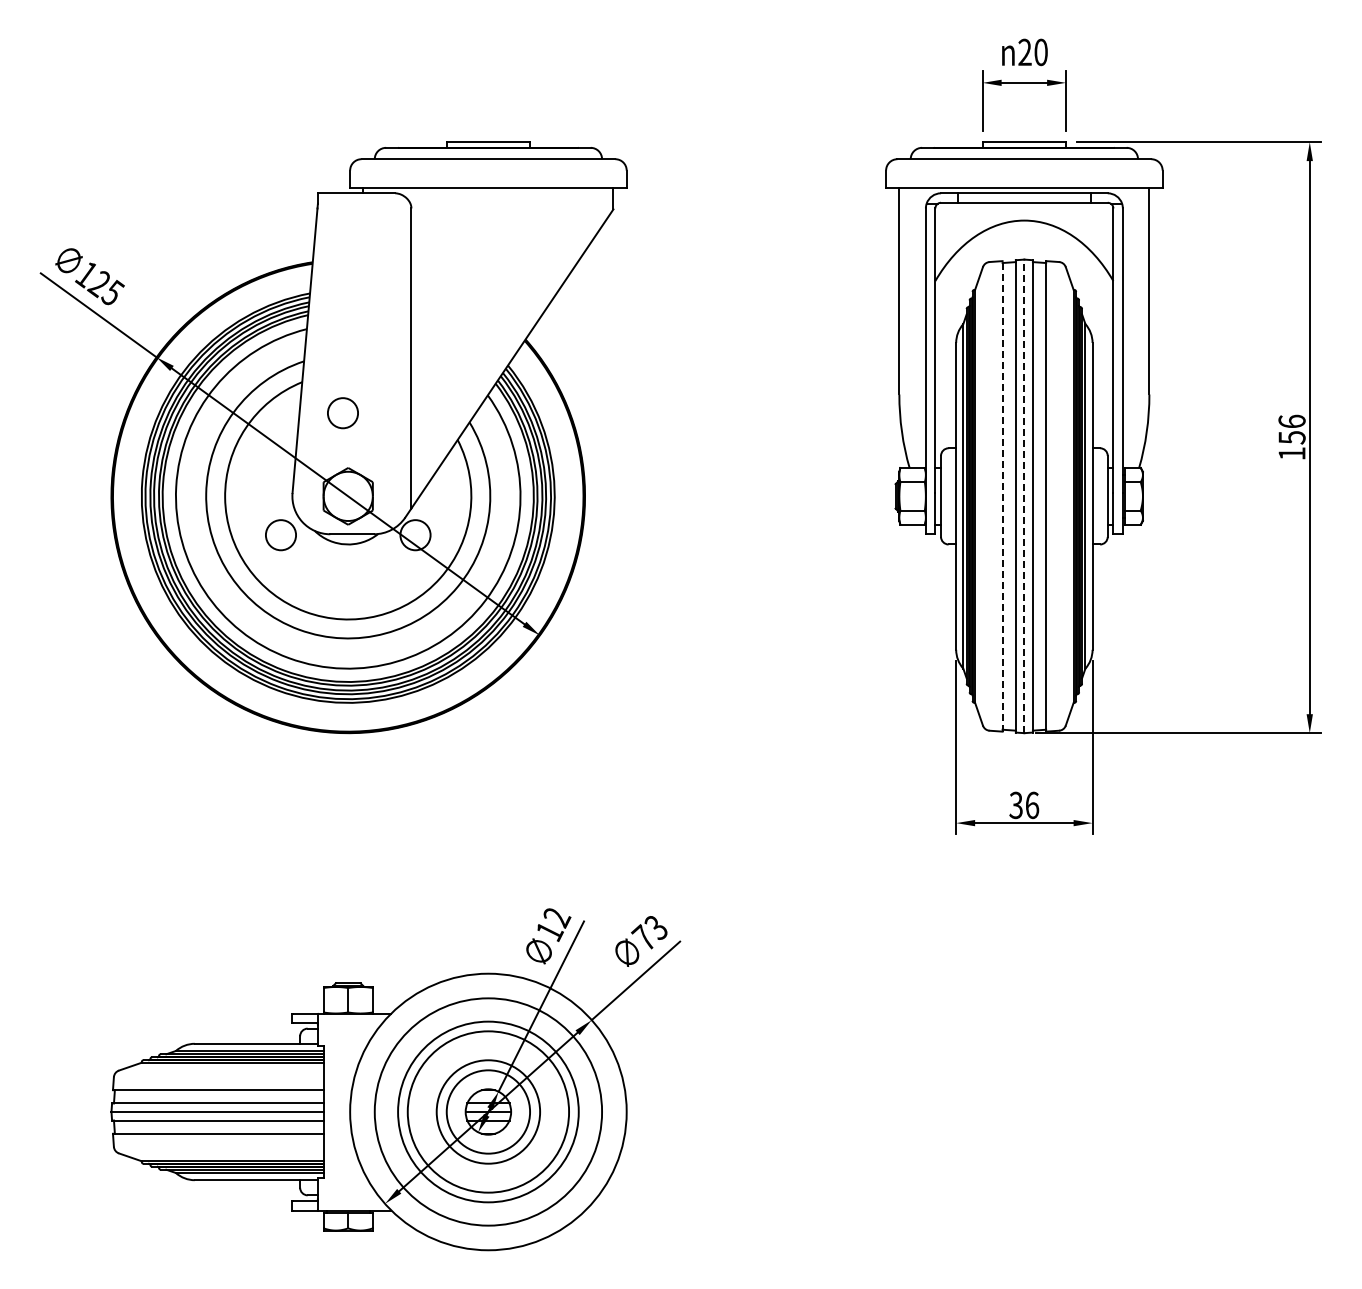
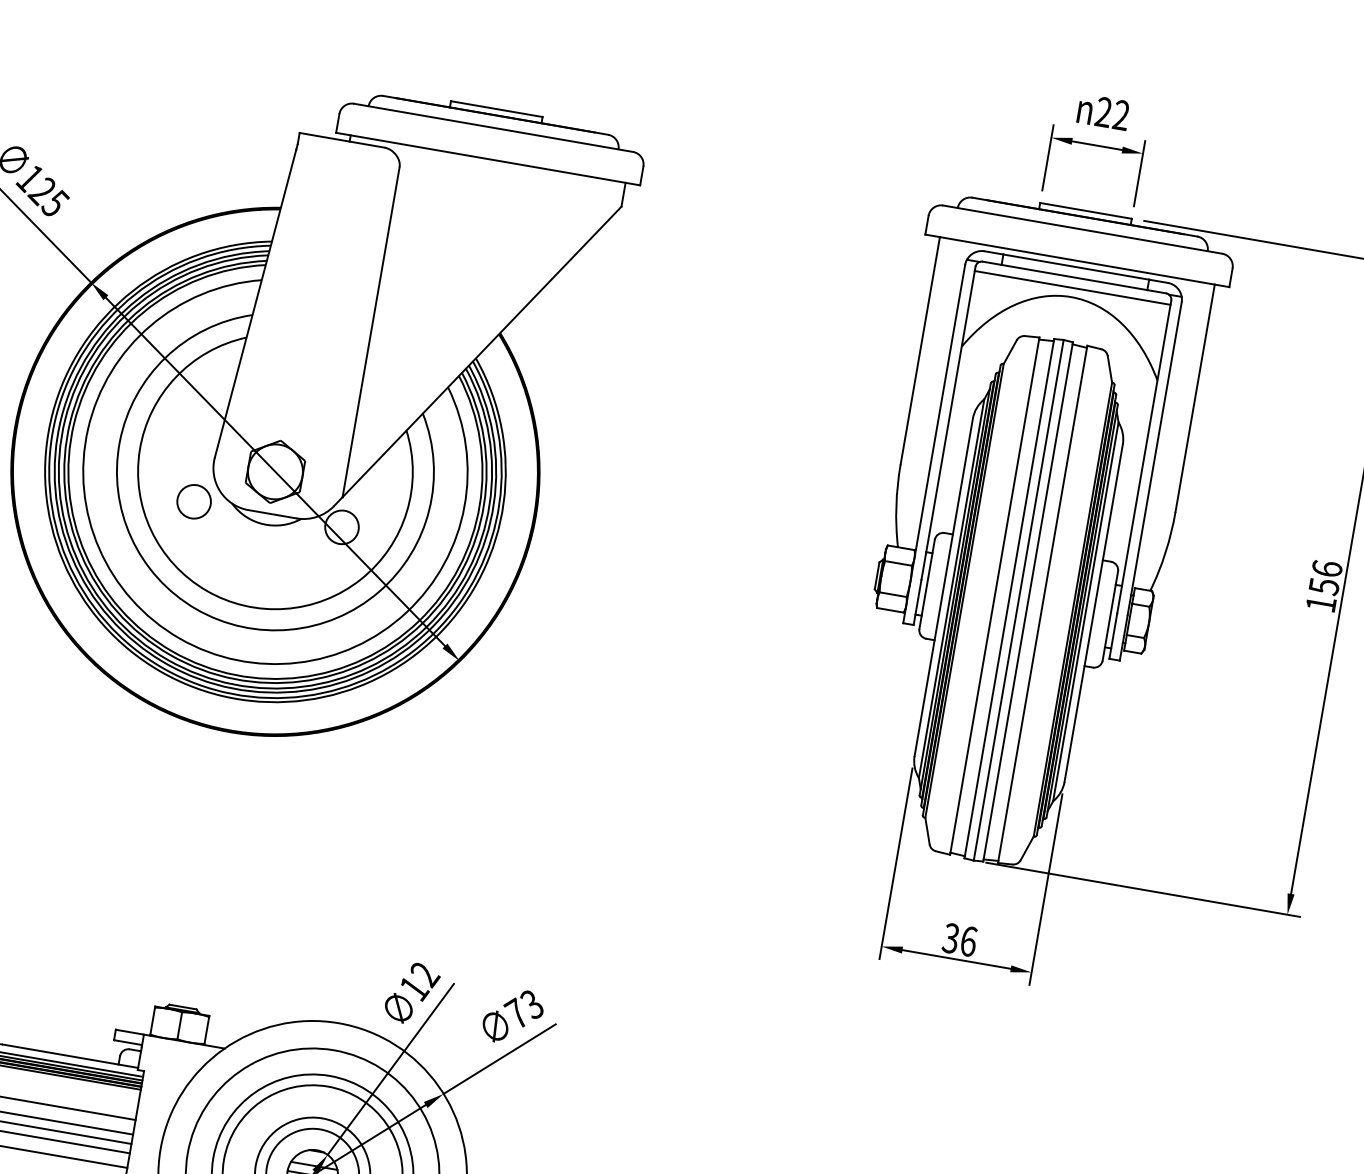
text: (1040, 52) -> (1120, 115), 20 -> 22
line: (1024, 212) -> (1072, 288), added
circle: (342, 413) -> (284, 379), removed
line: (1002, 495) -> (994, 595), dashed -> solid
line: (1024, 496) -> (1018, 600), dashed -> solid

